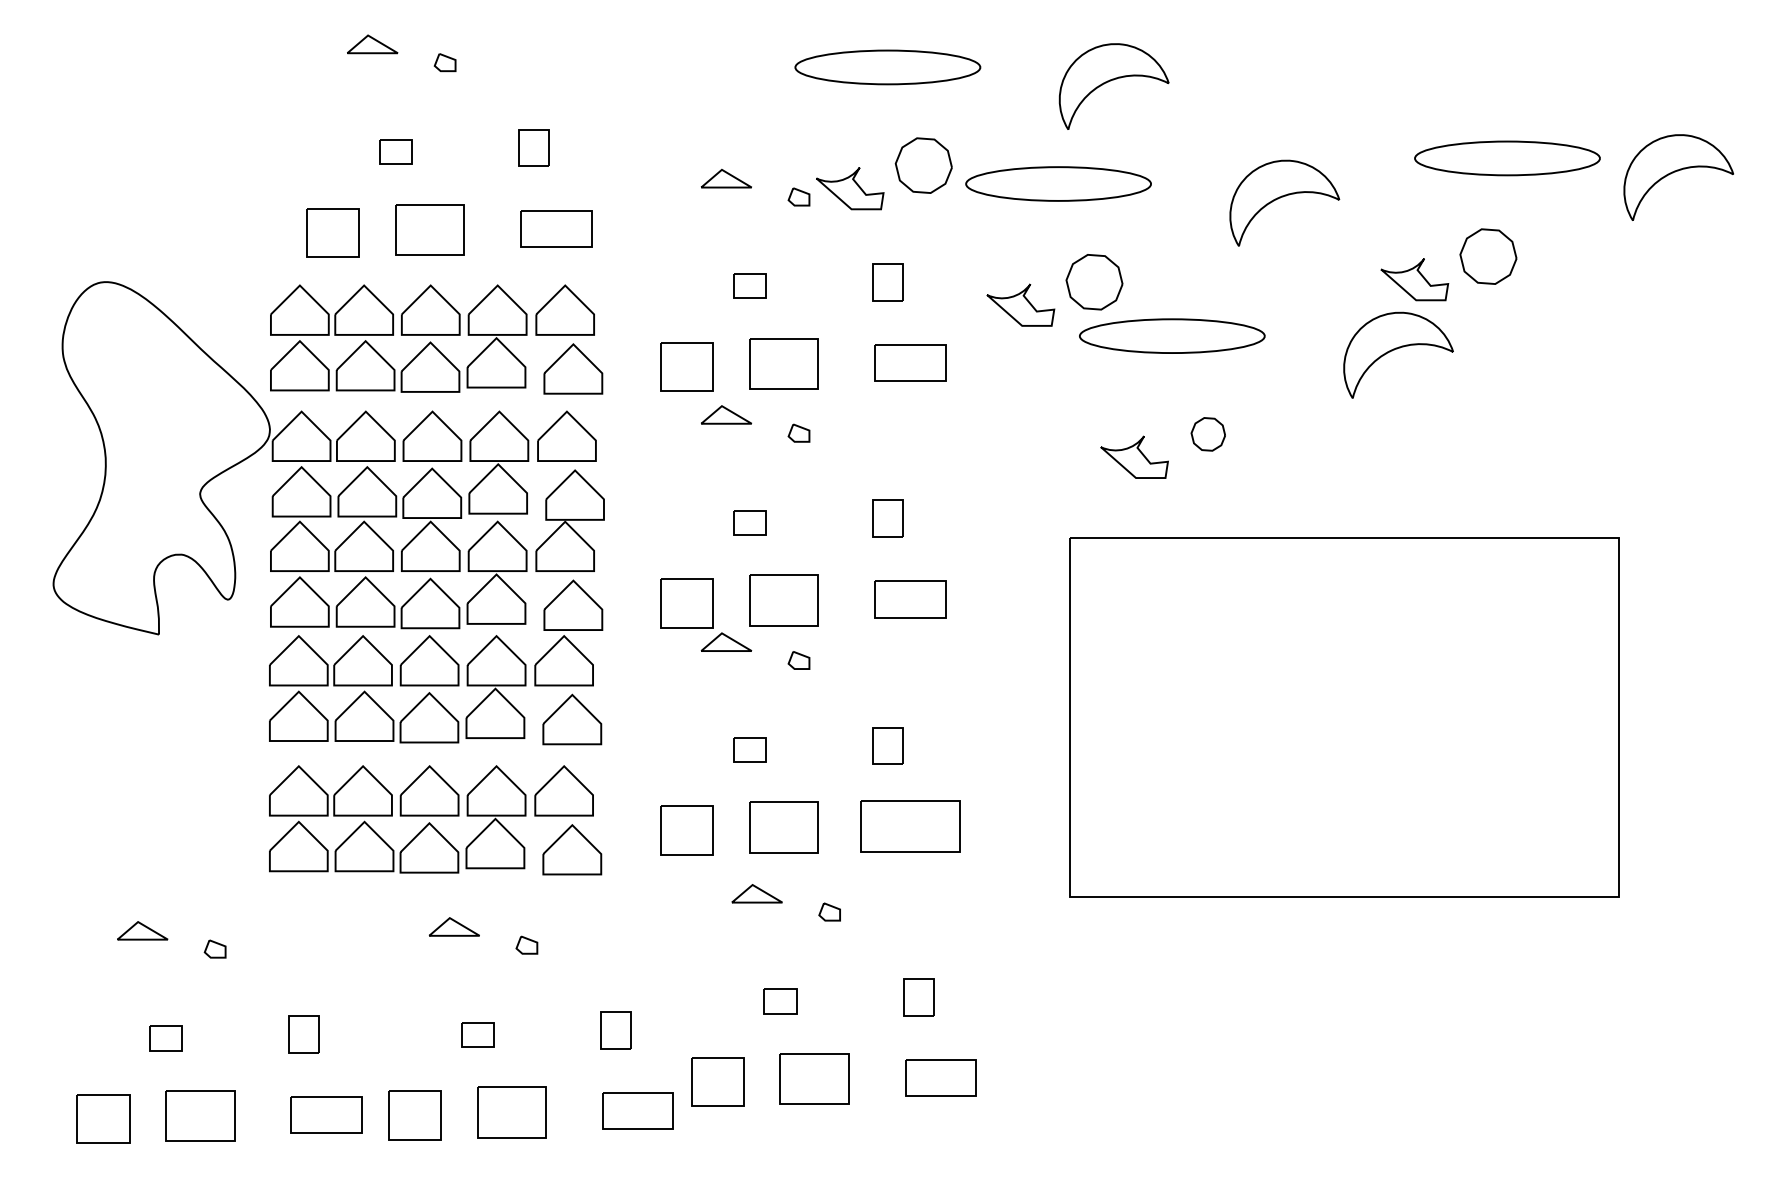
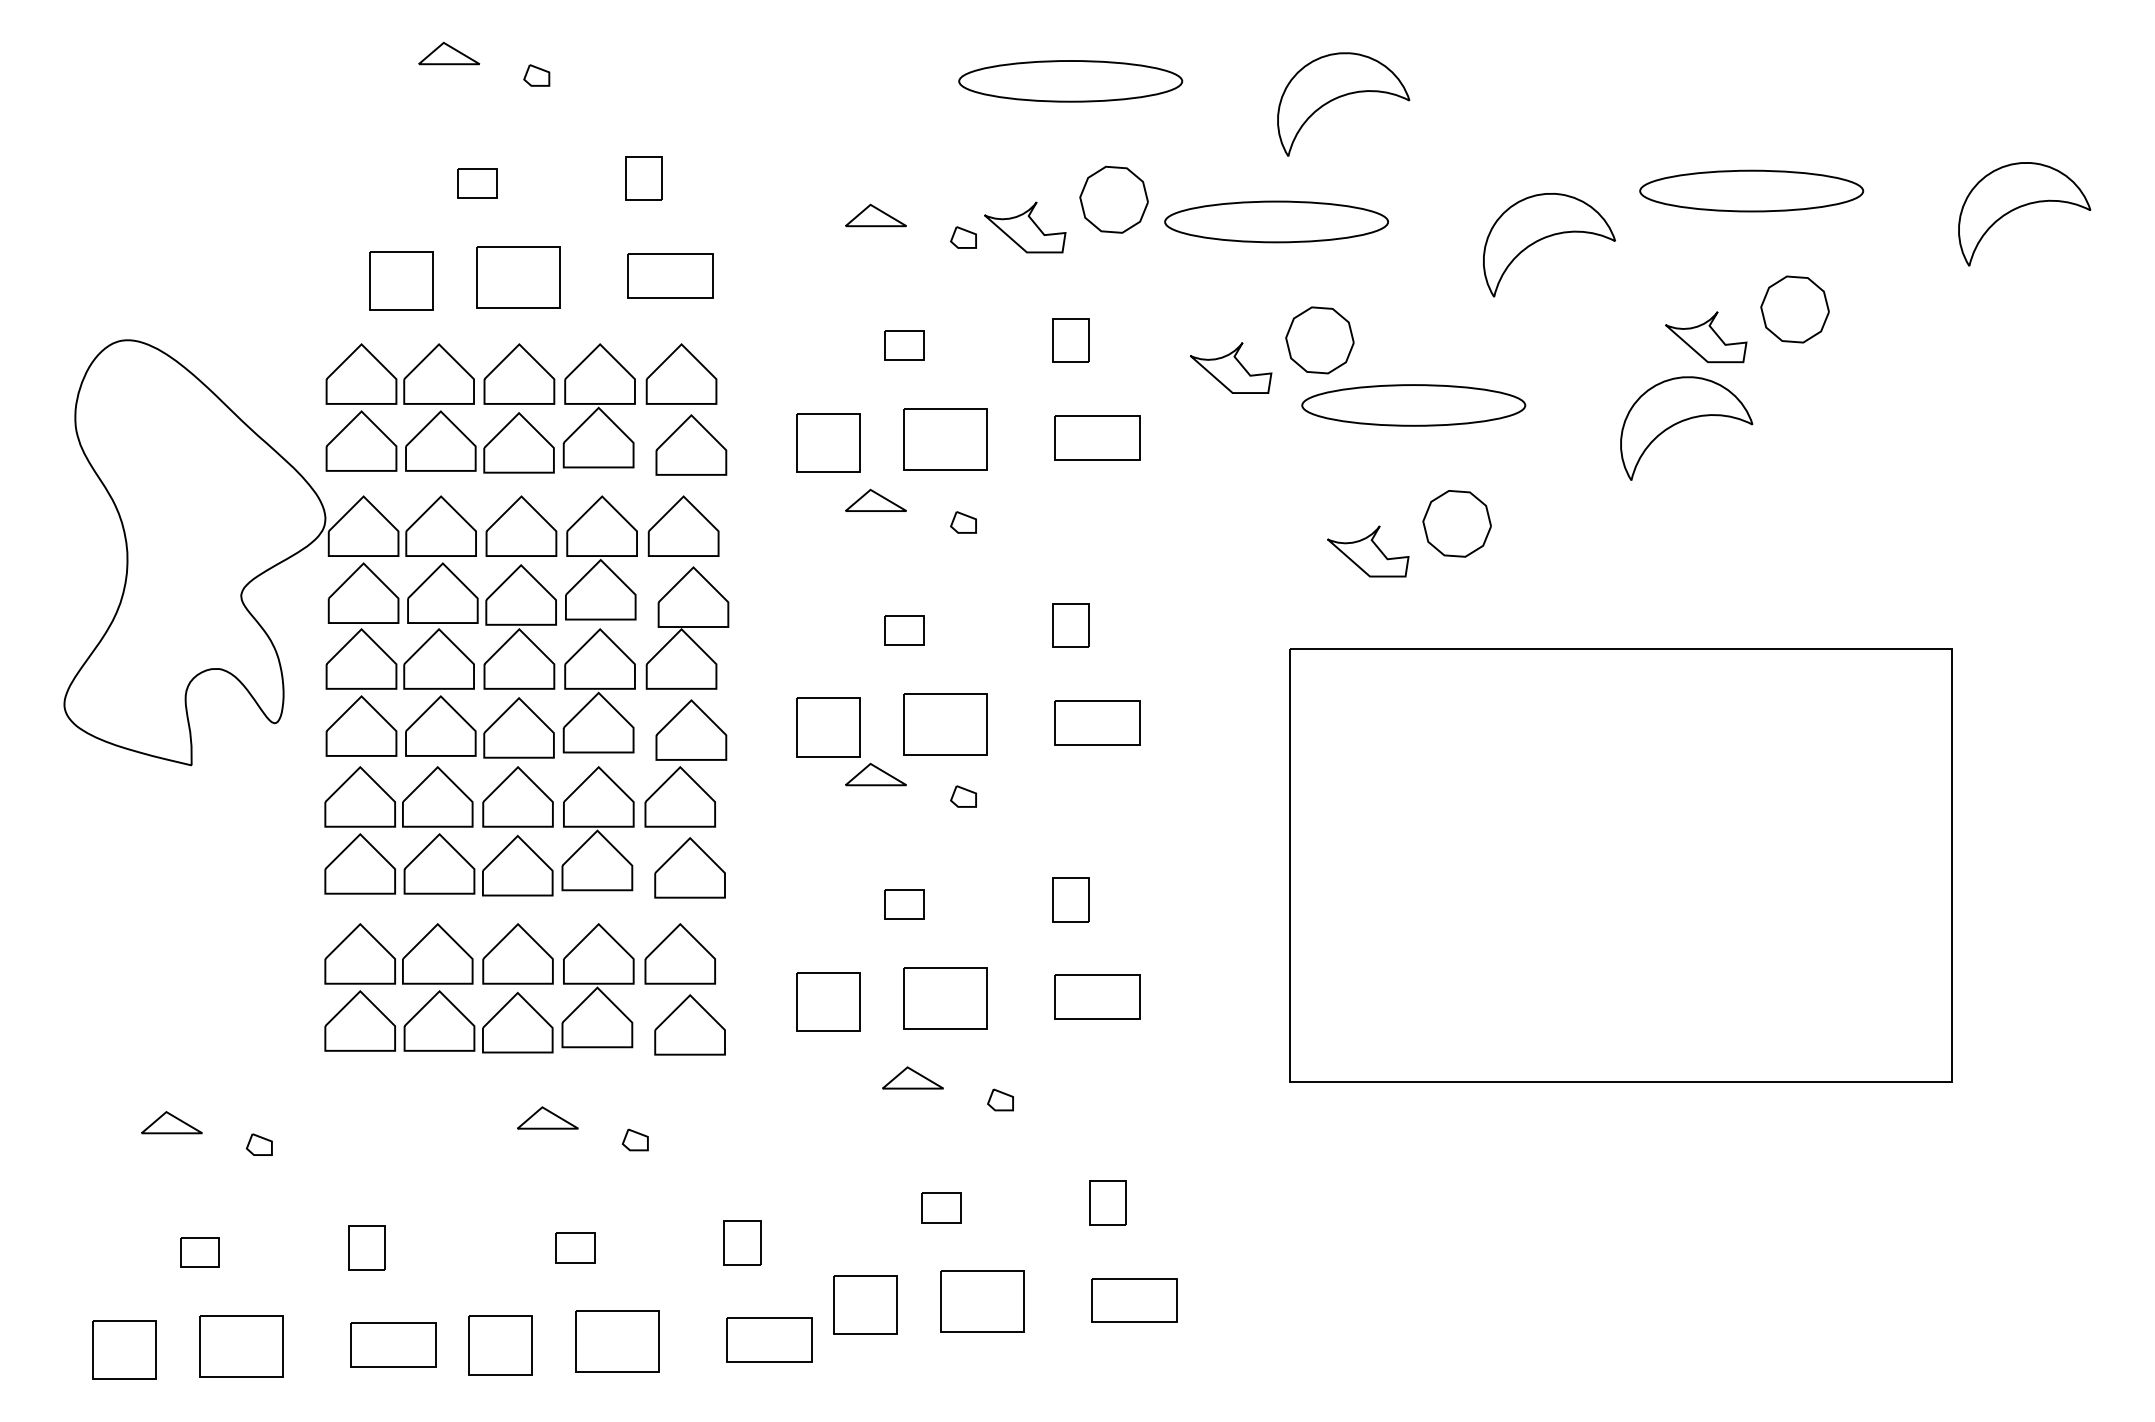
part: (1507, 158) -> (1751, 191), moved
part: (1208, 434) -> (1457, 524), size x1.67
part: (910, 826) -> (1098, 996), size x0.71

